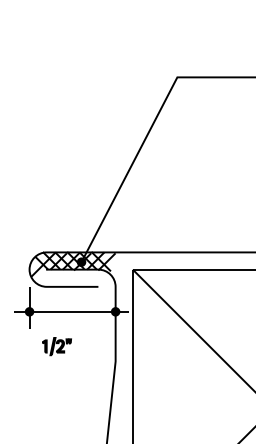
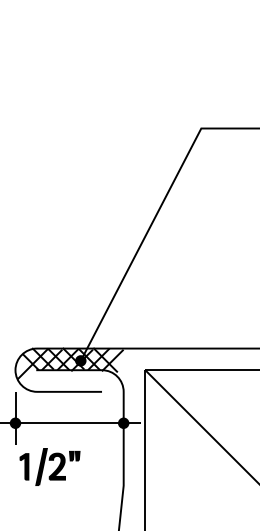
part: (56, 346) -> (49, 466), size x1.67

